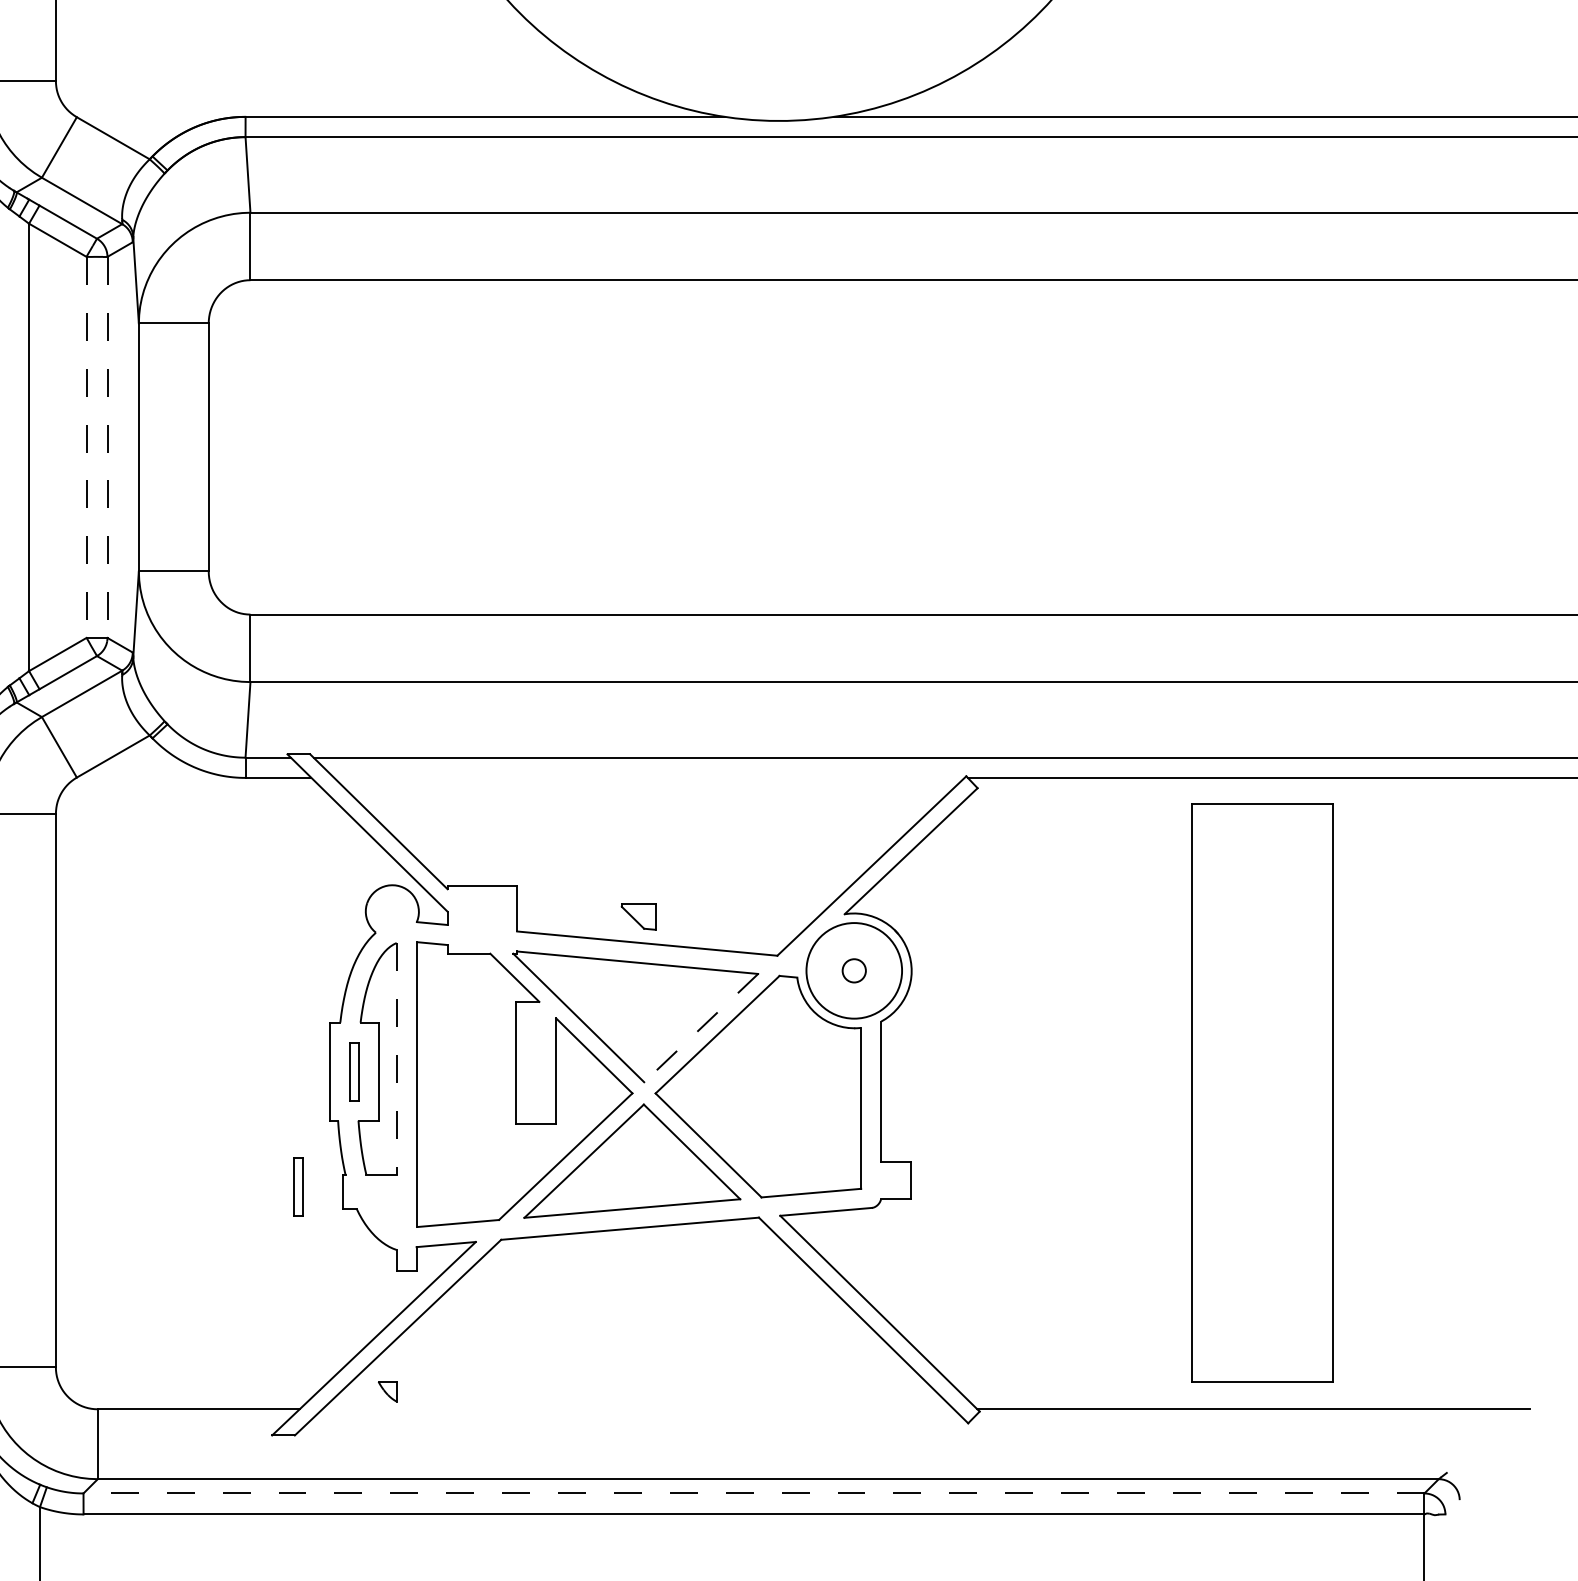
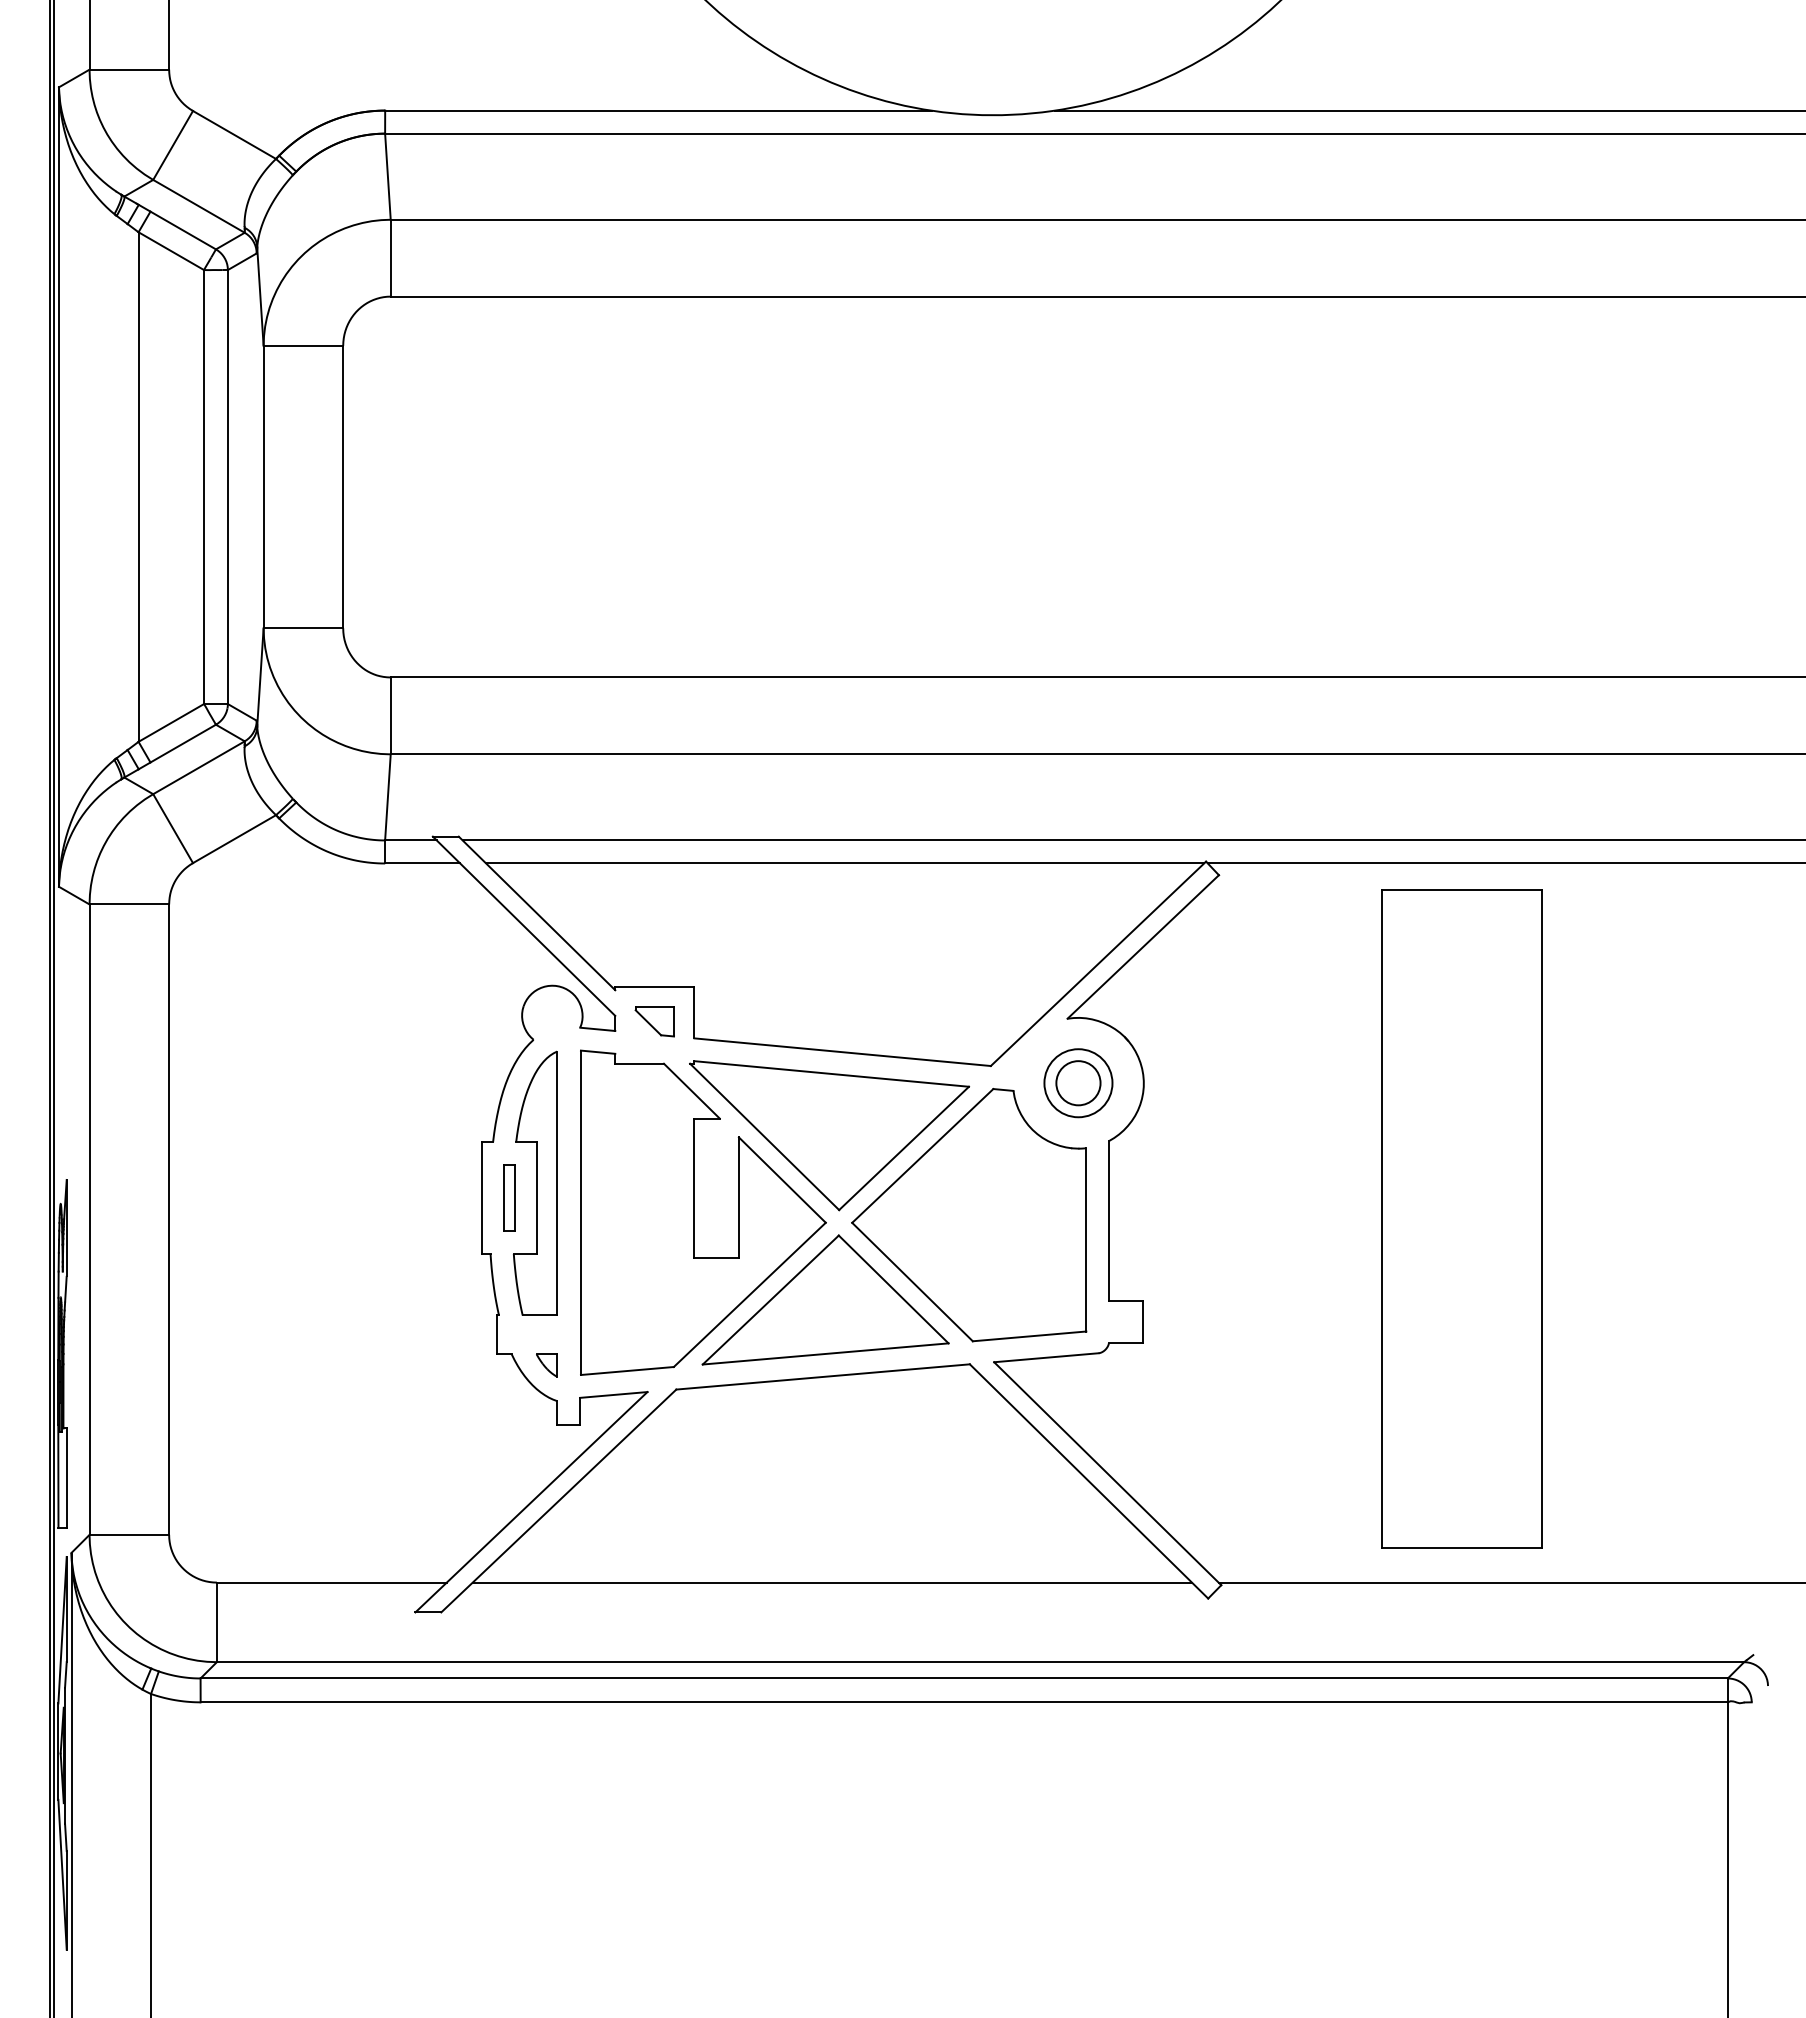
line: (86, 447) -> (204, 487), dashed -> solid
line: (107, 447) -> (227, 487), dashed -> solid
line: (649, 777) -> (845, 863), added
part: (638, 916) -> (654, 1021), moved
circle: (854, 971) -> (1078, 1083), size x0.62
circle: (854, 971) -> (1078, 1083), size x1.67
line: (701, 1028) -> (904, 1148), dashed -> solid
line: (396, 1058) -> (557, 1183), dashed -> solid
part: (1261, 1092) -> (1461, 1218), moved
part: (298, 1186) -> (445, 1328), removed
part: (387, 1391) -> (546, 1365), moved
line: (637, 1409) -> (831, 1582), added
line: (754, 1493) -> (964, 1678), dashed -> solid

